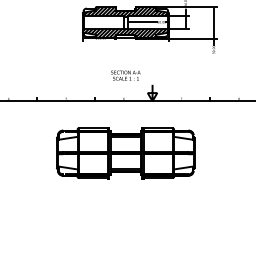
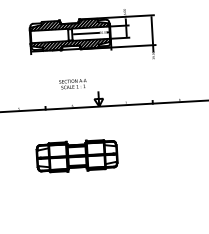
part: (125, 152) -> (76, 155), size x0.62

